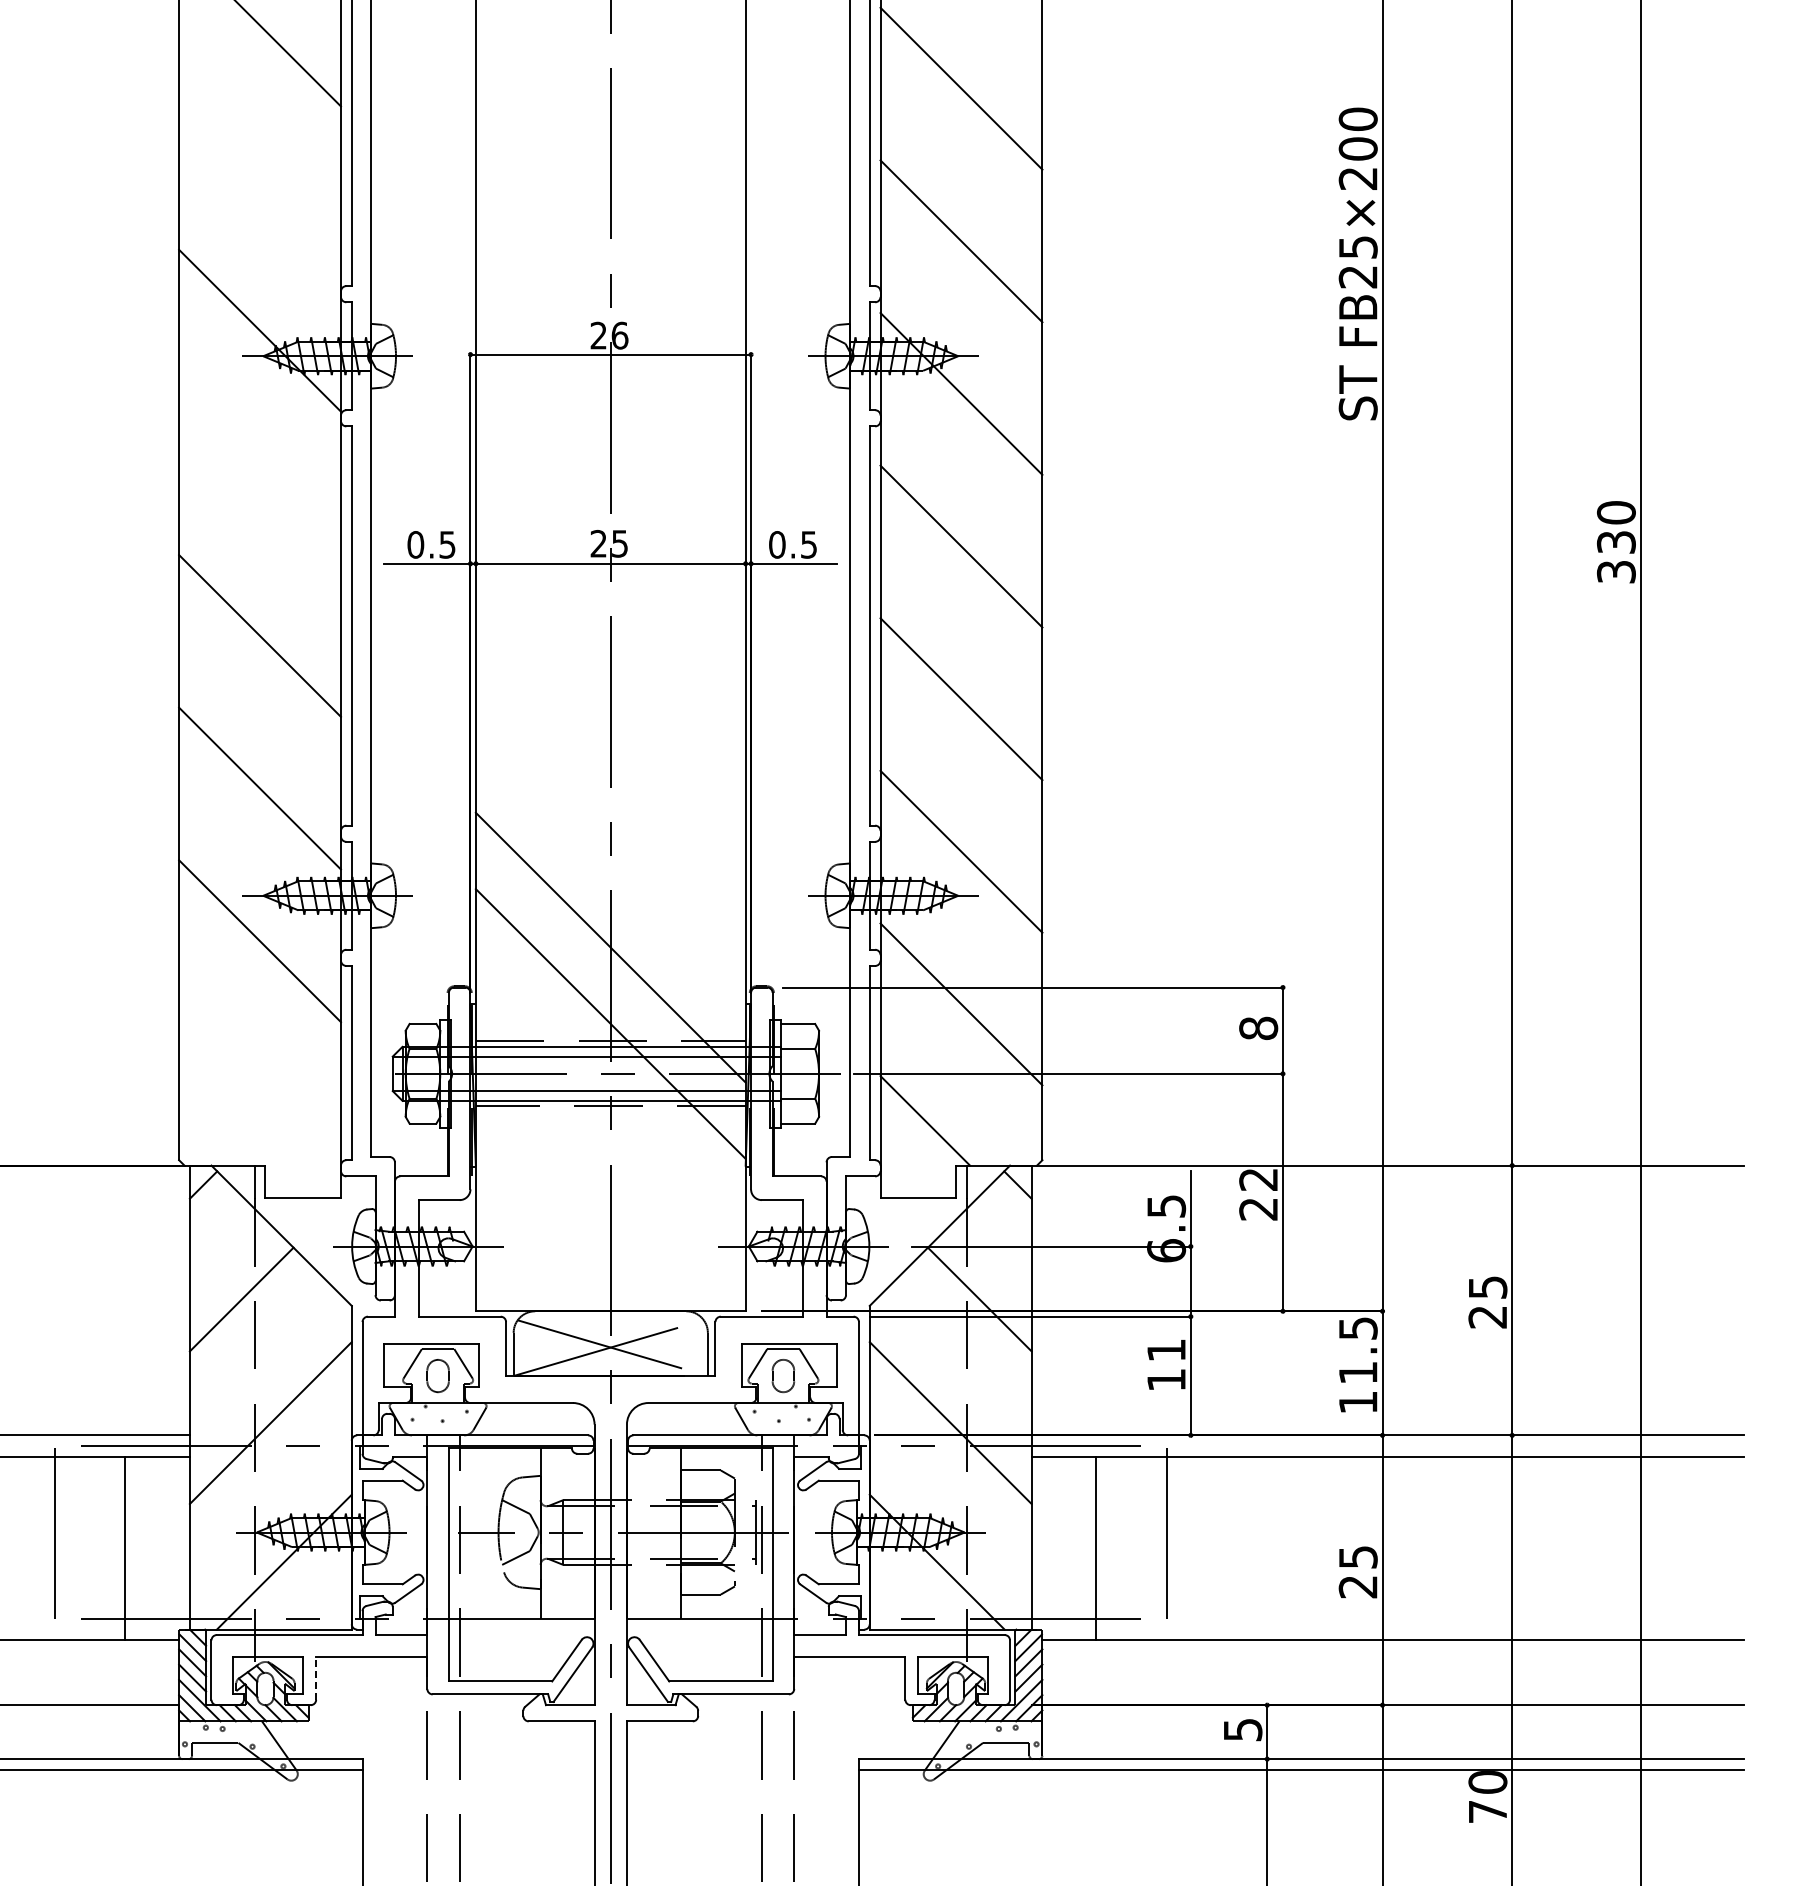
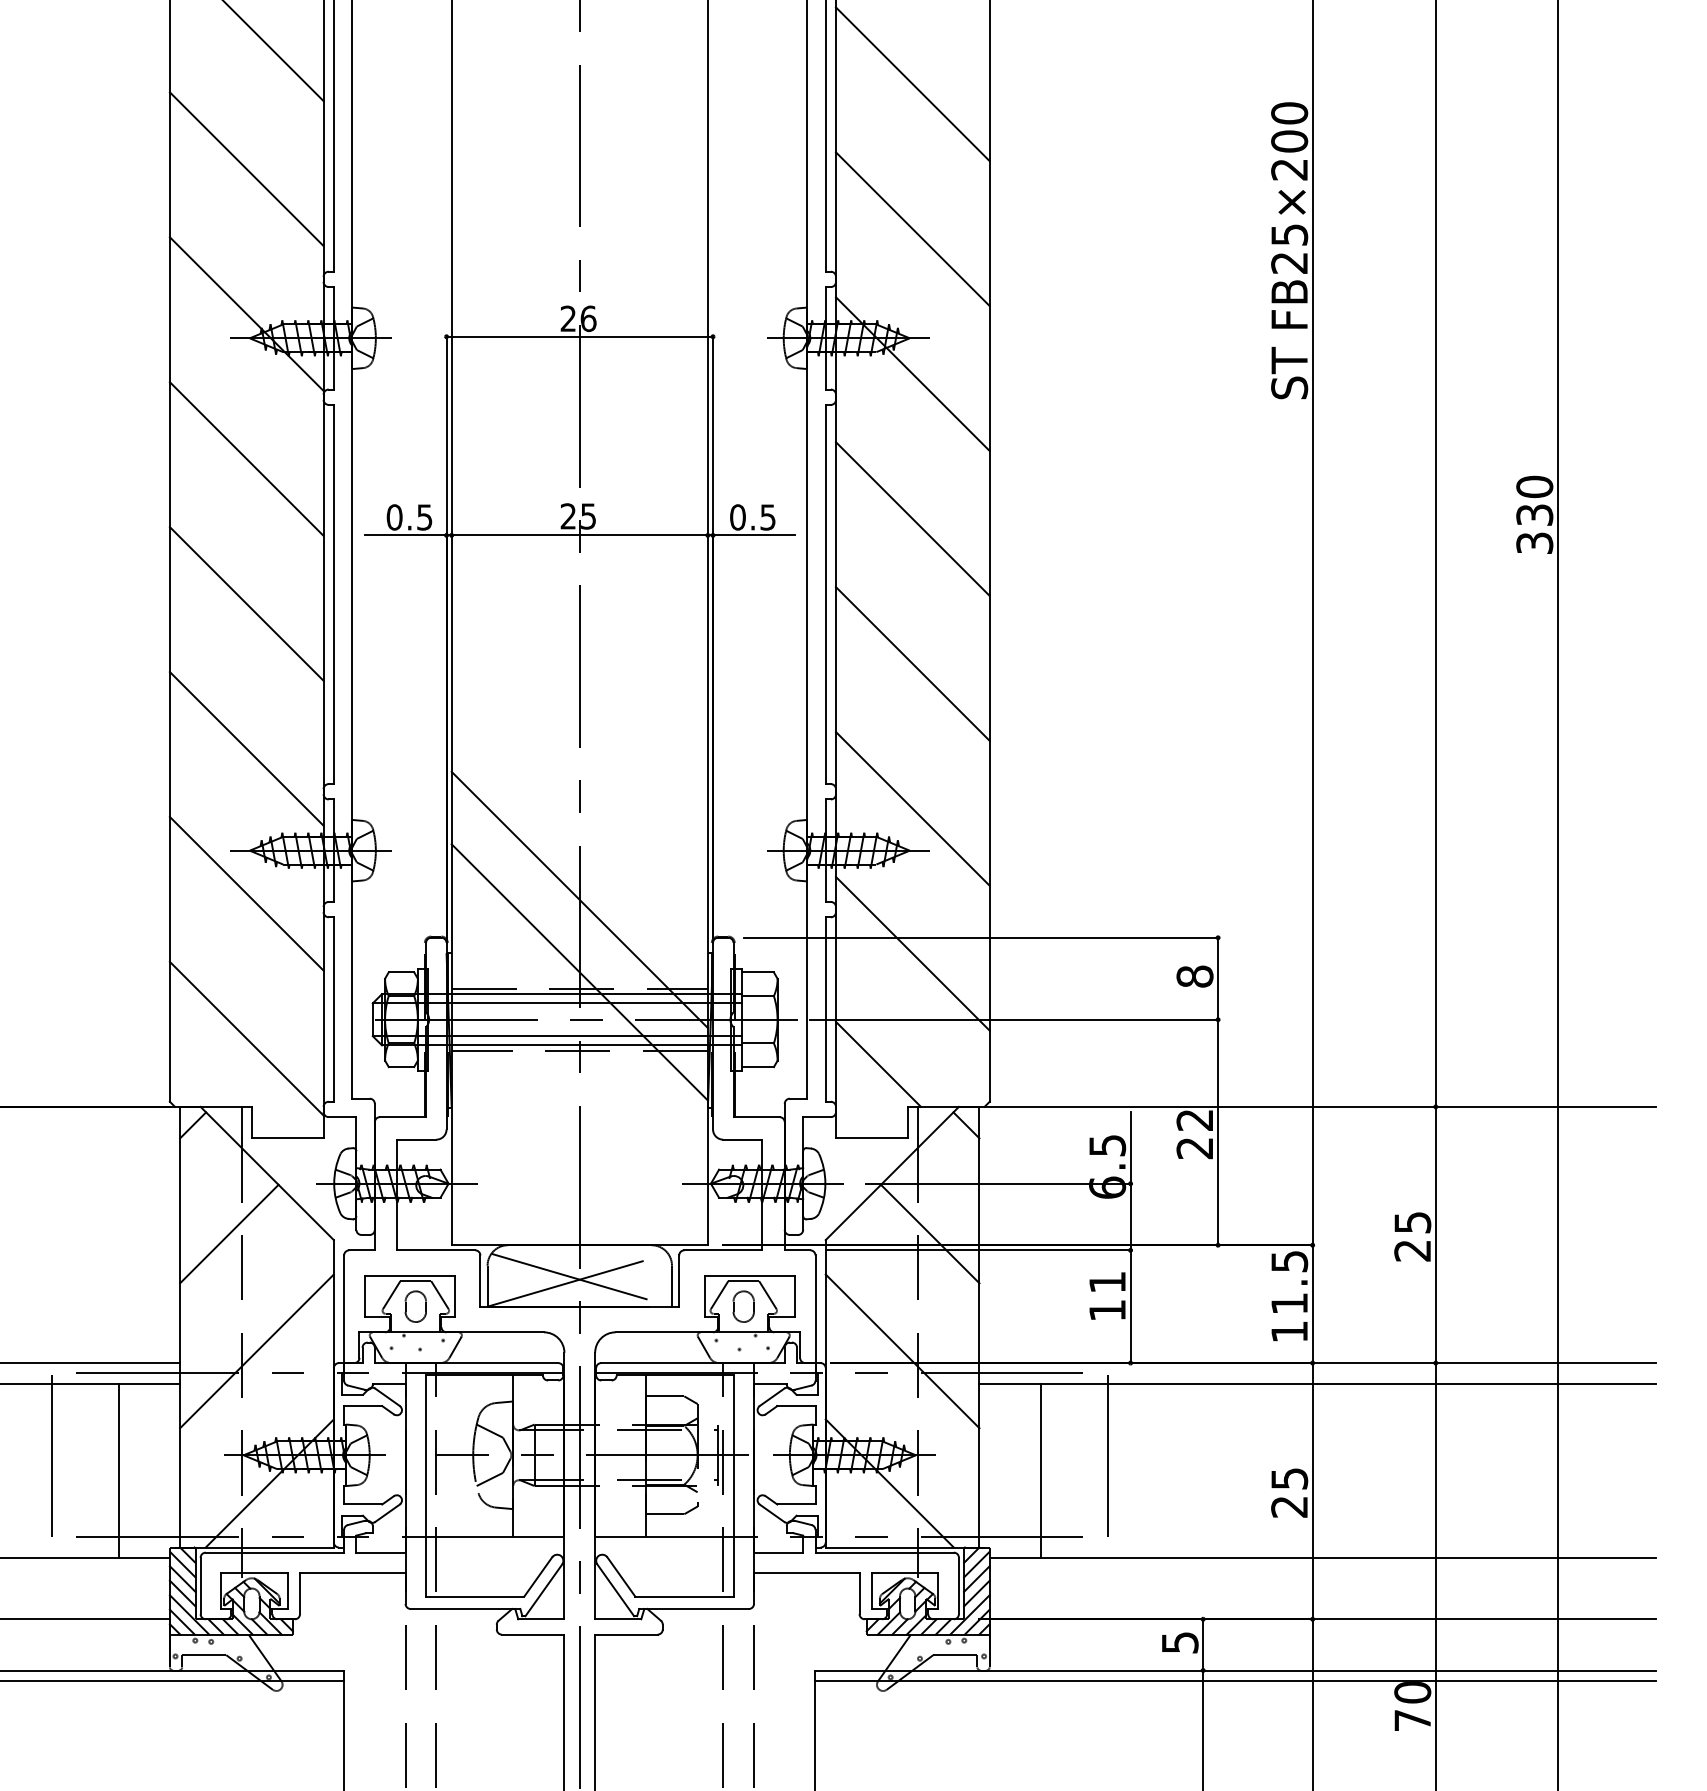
line: (259, 178) -> (246, 169), added
line: (259, 483) -> (246, 459), added
line: (259, 1093) -> (246, 1038), added
line: (316, 1678) -> (300, 1593), dashed -> solid

